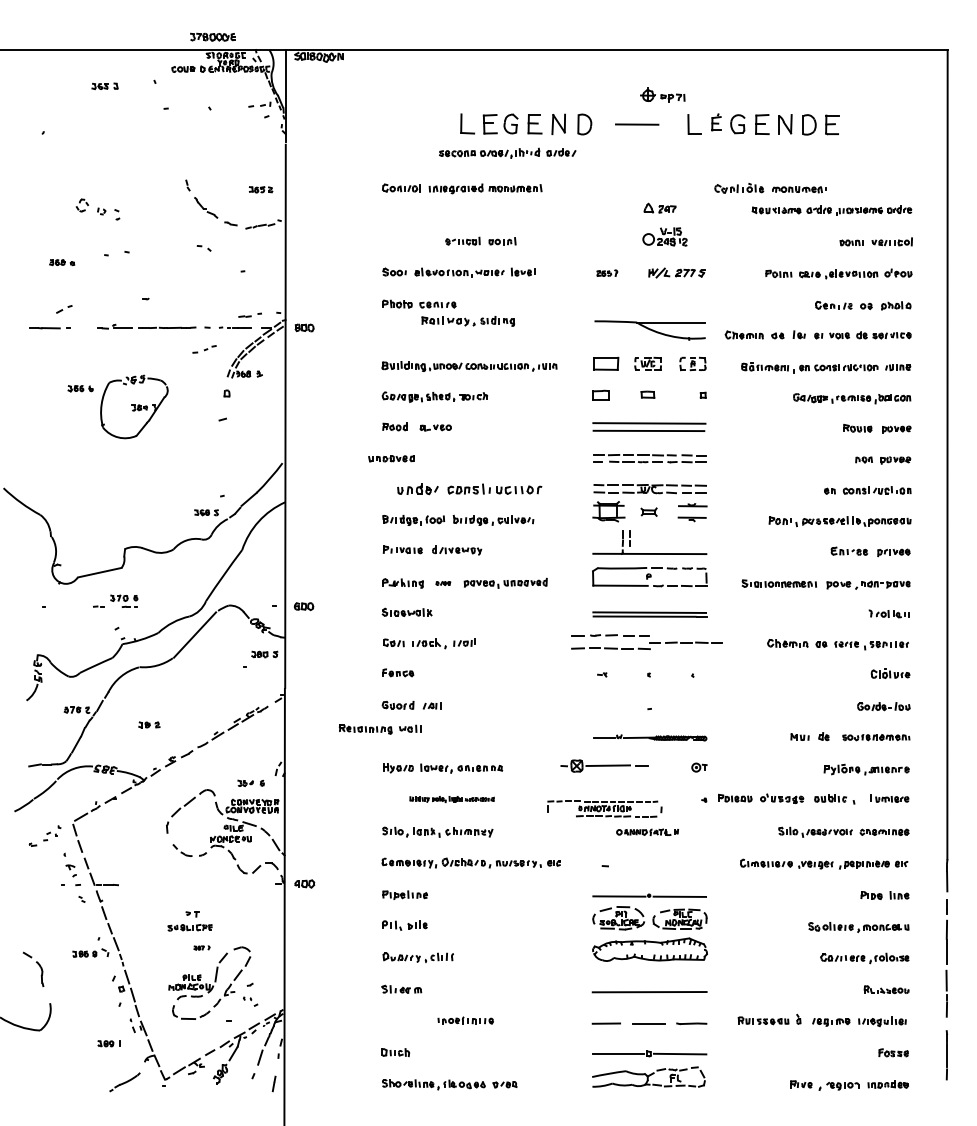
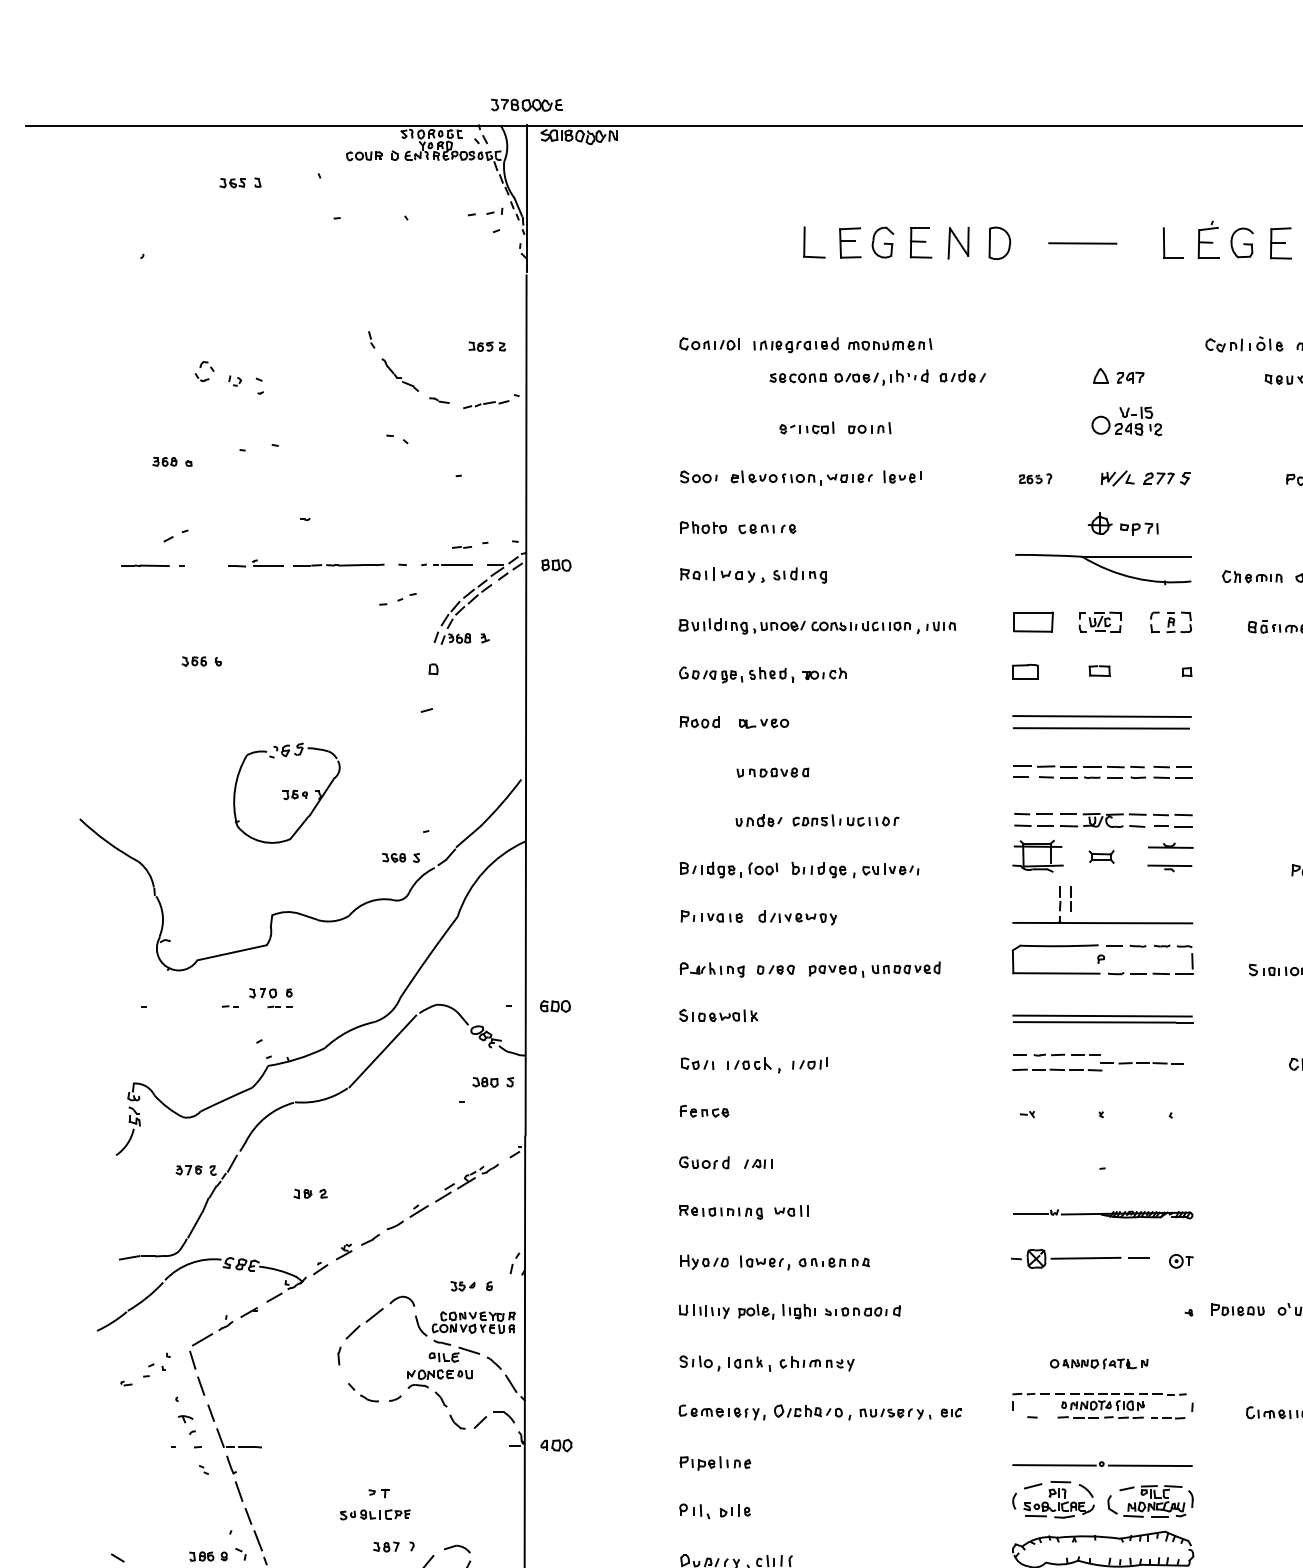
part: (212, 36) -> (526, 104), moved
part: (662, 94) -> (1122, 523), moved
part: (716, 122) -> (1208, 240), size x1.43
part: (507, 152) -> (877, 376), moved
part: (467, 321) -> (752, 575), moved
part: (134, 406) -> (287, 792), moved
part: (391, 458) -> (773, 772), moved
part: (469, 488) -> (817, 819), size x0.71
part: (443, 583) -> (776, 969), size x1.67
part: (646, 641) -> (1097, 1061), size x0.71
part: (379, 729) -> (742, 1212), moved
part: (604, 765) -> (1080, 1257), moved
part: (451, 799) -> (788, 1311), size x1.67
part: (604, 808) -> (1102, 1405), moved
part: (201, 947) -> (393, 1546), size x1.67

